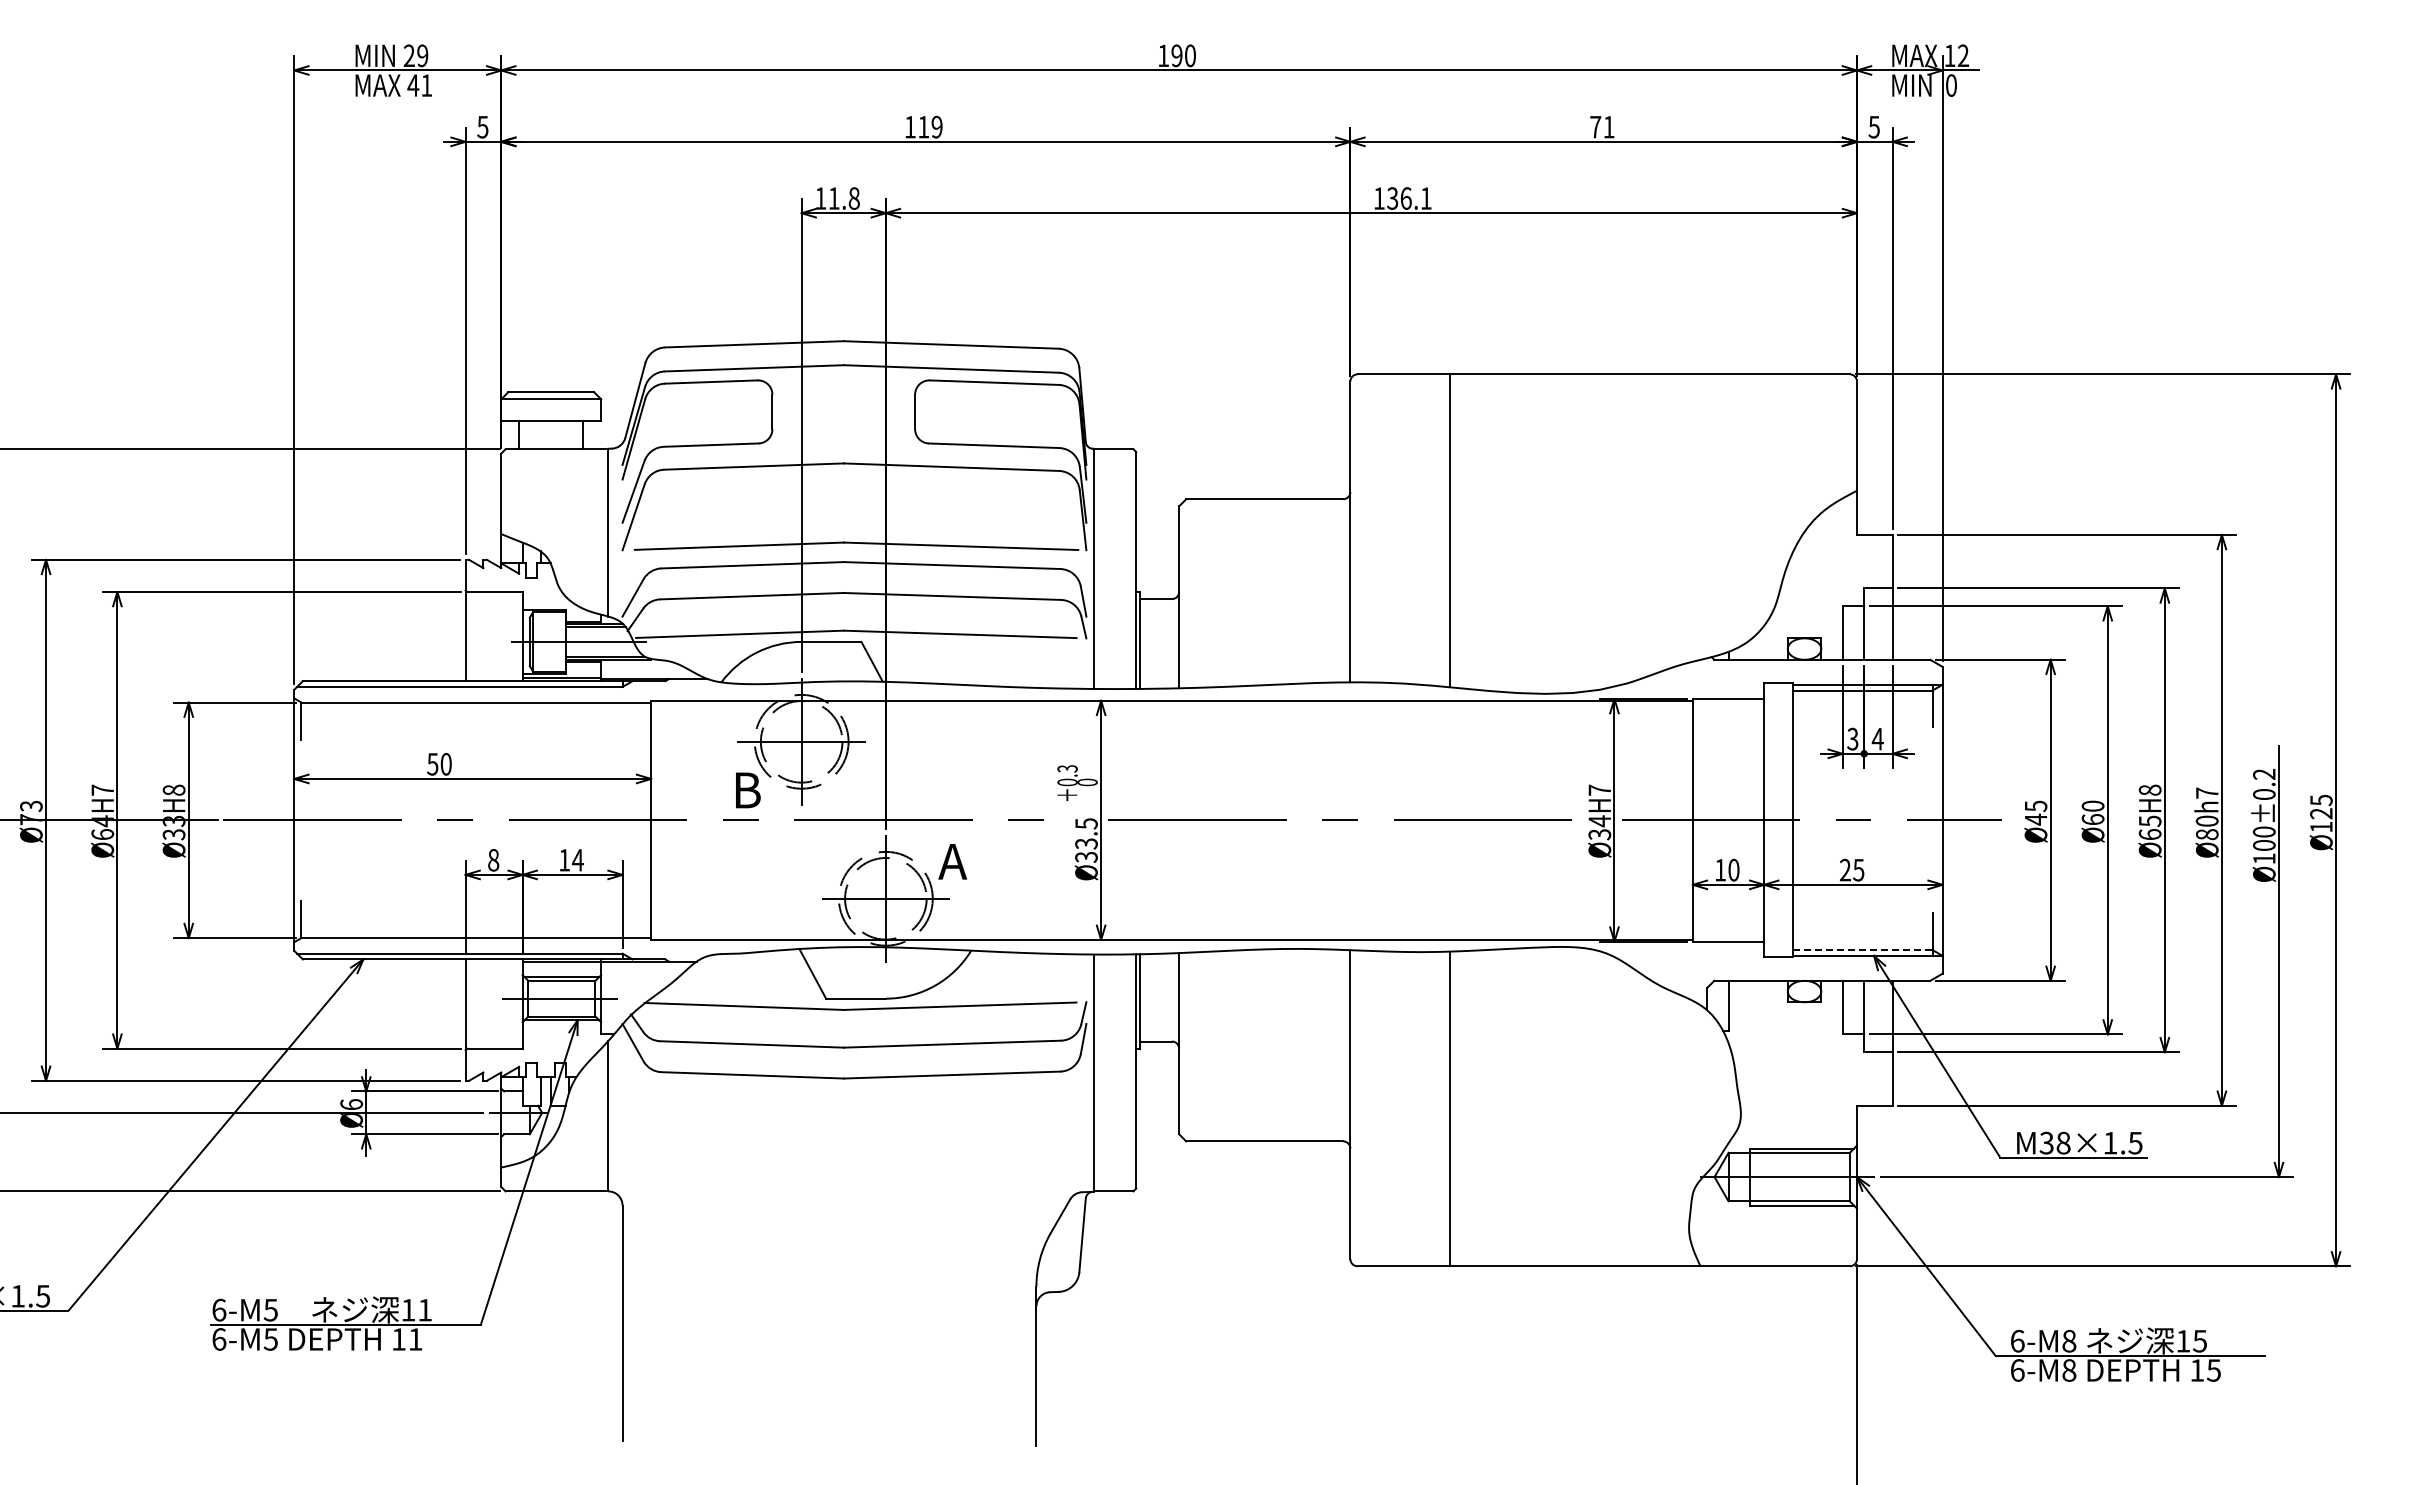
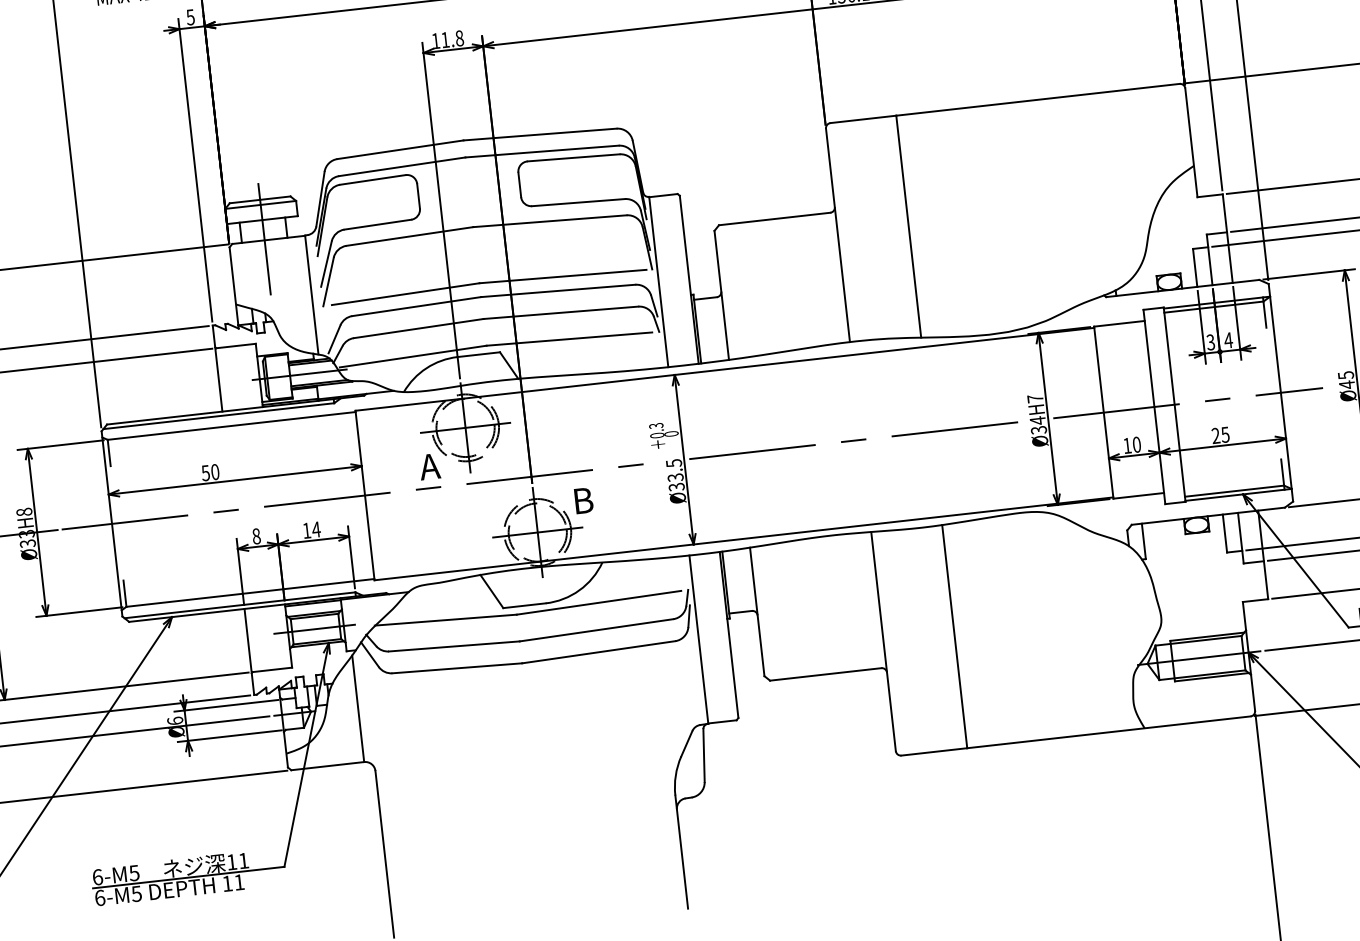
line: (551, 447) -> (264, 239), added
text: (745, 790) -> (429, 466), B -> A
text: (952, 861) -> (582, 500), A -> B
line: (1862, 950) -> (1234, 491), dashed -> solid

